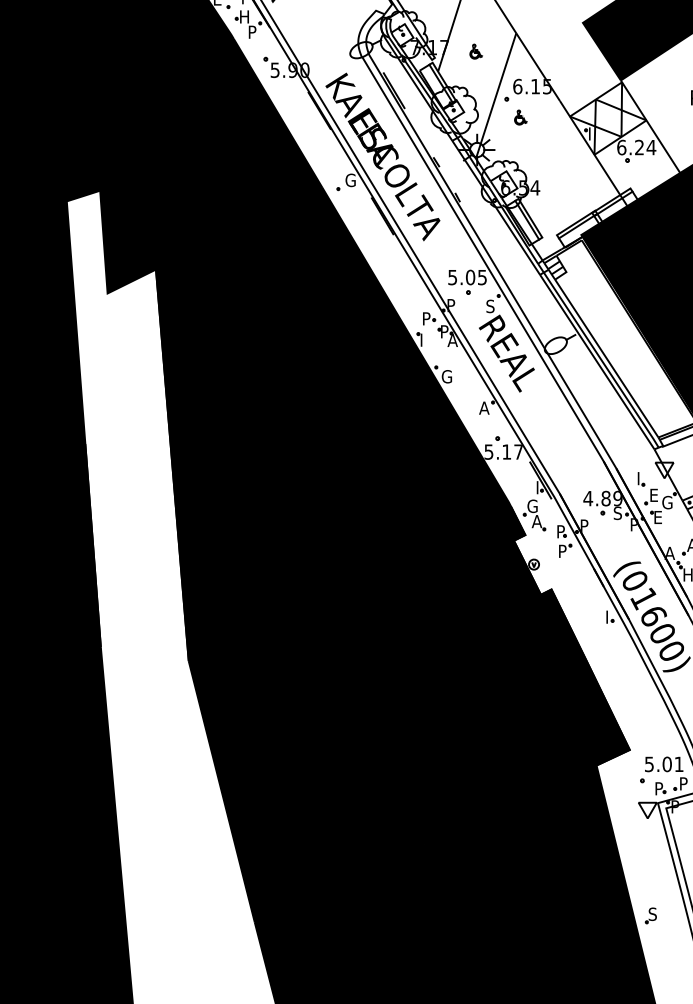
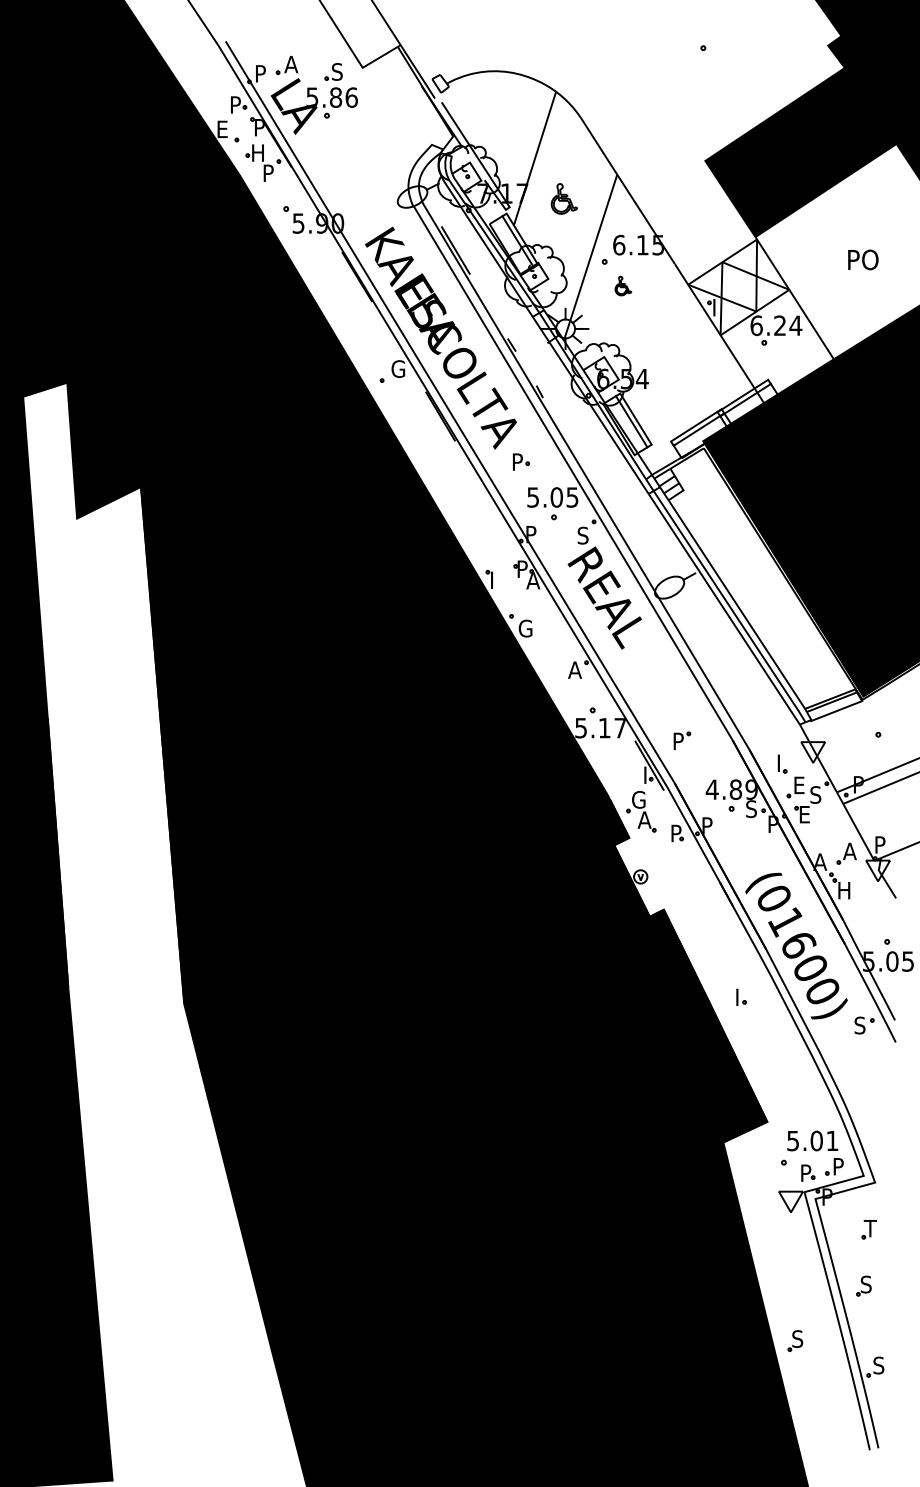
part: (476, 51) -> (564, 198), size x1.6
part: (429, 318) -> (521, 461), moved
text: (667, 502) -> (816, 794), G -> S
part: (565, 550) -> (682, 740), moved
part: (610, 616) -> (741, 996), moved

